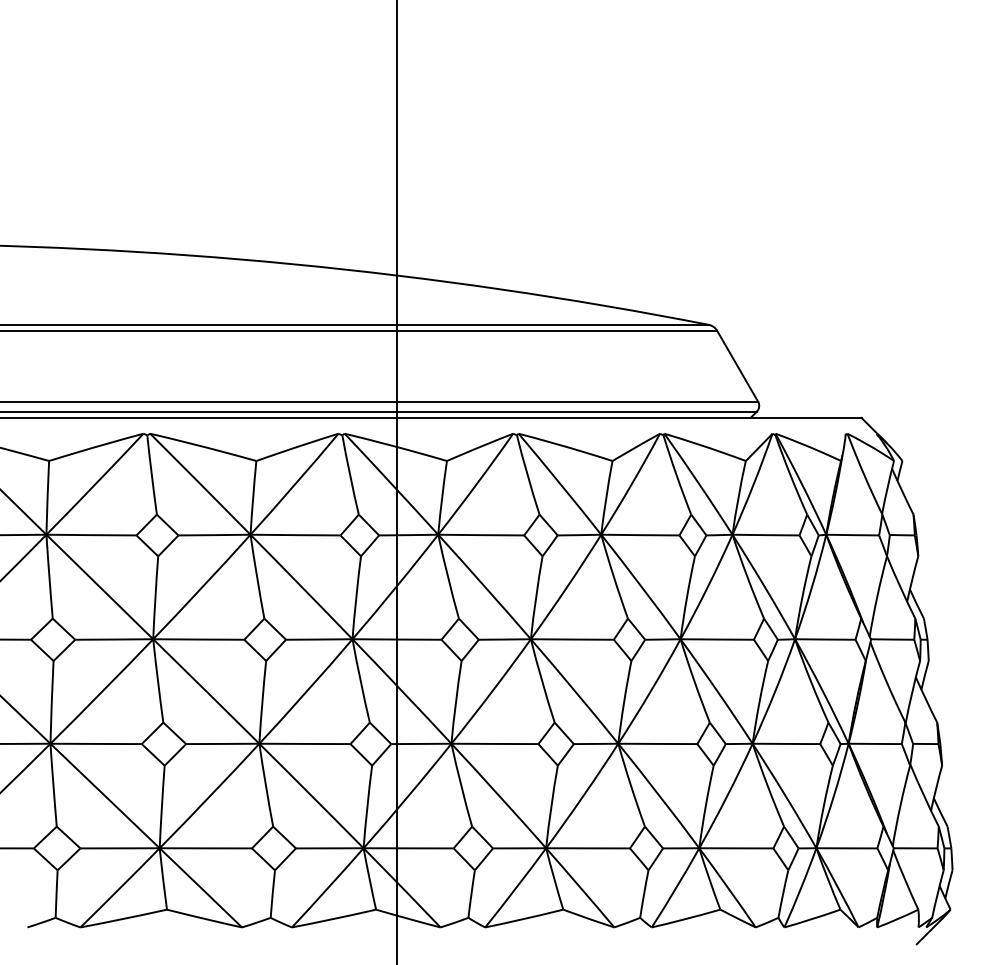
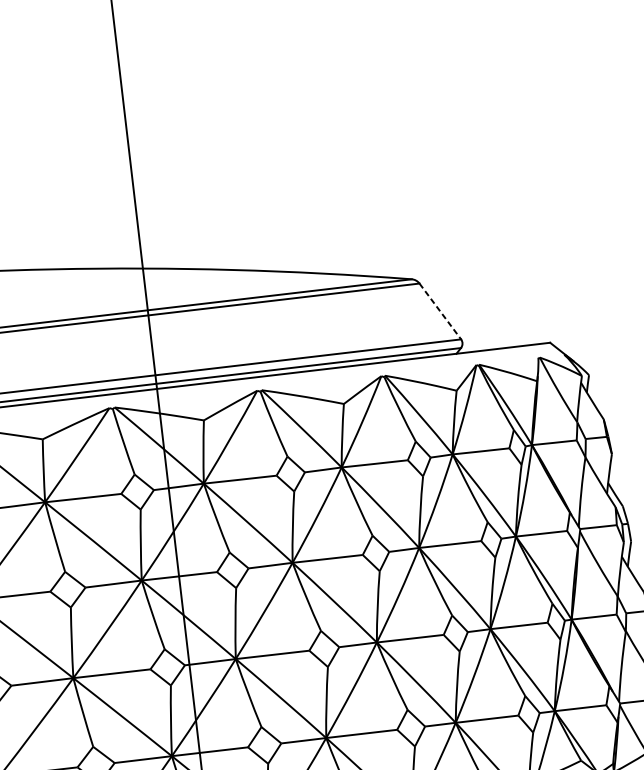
line: (737, 366) -> (440, 311), solid -> dashed

